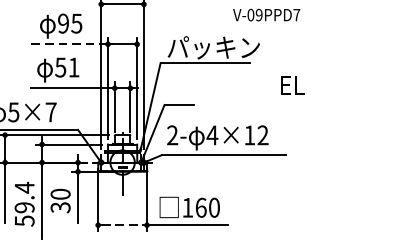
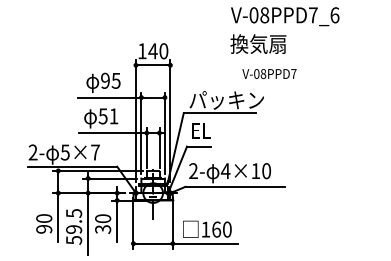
text: (259, 14) -> (263, 73), V-09PPD7 -> V-08PPD7
line: (68, 44) -> (109, 97), dashed -> solid
text: (292, 85) -> (201, 130), moved
text: (262, 135) -> (266, 171), 4×12 -> 4×10
text: (25, 187) -> (74, 213), 59.4 -> 59.5
line: (123, 225) -> (153, 243), dashed -> solid

